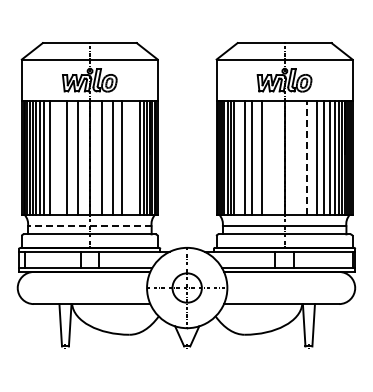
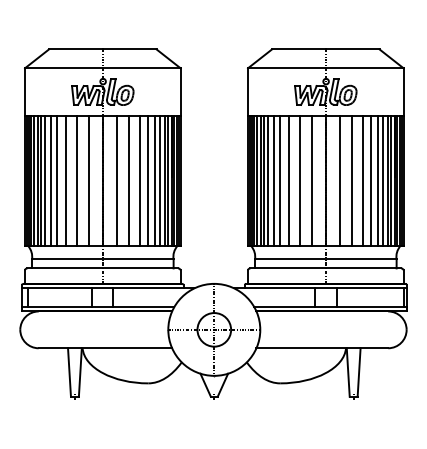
line: (57, 157) -> (65, 180), added
line: (129, 157) -> (148, 180), added
line: (135, 157) -> (155, 180), added
line: (239, 157) -> (274, 180), added
line: (272, 157) -> (311, 180), added
line: (296, 157) -> (339, 180), added
line: (307, 157) -> (352, 180), dashed -> solid
line: (89, 226) -> (102, 259), dashed -> solid

